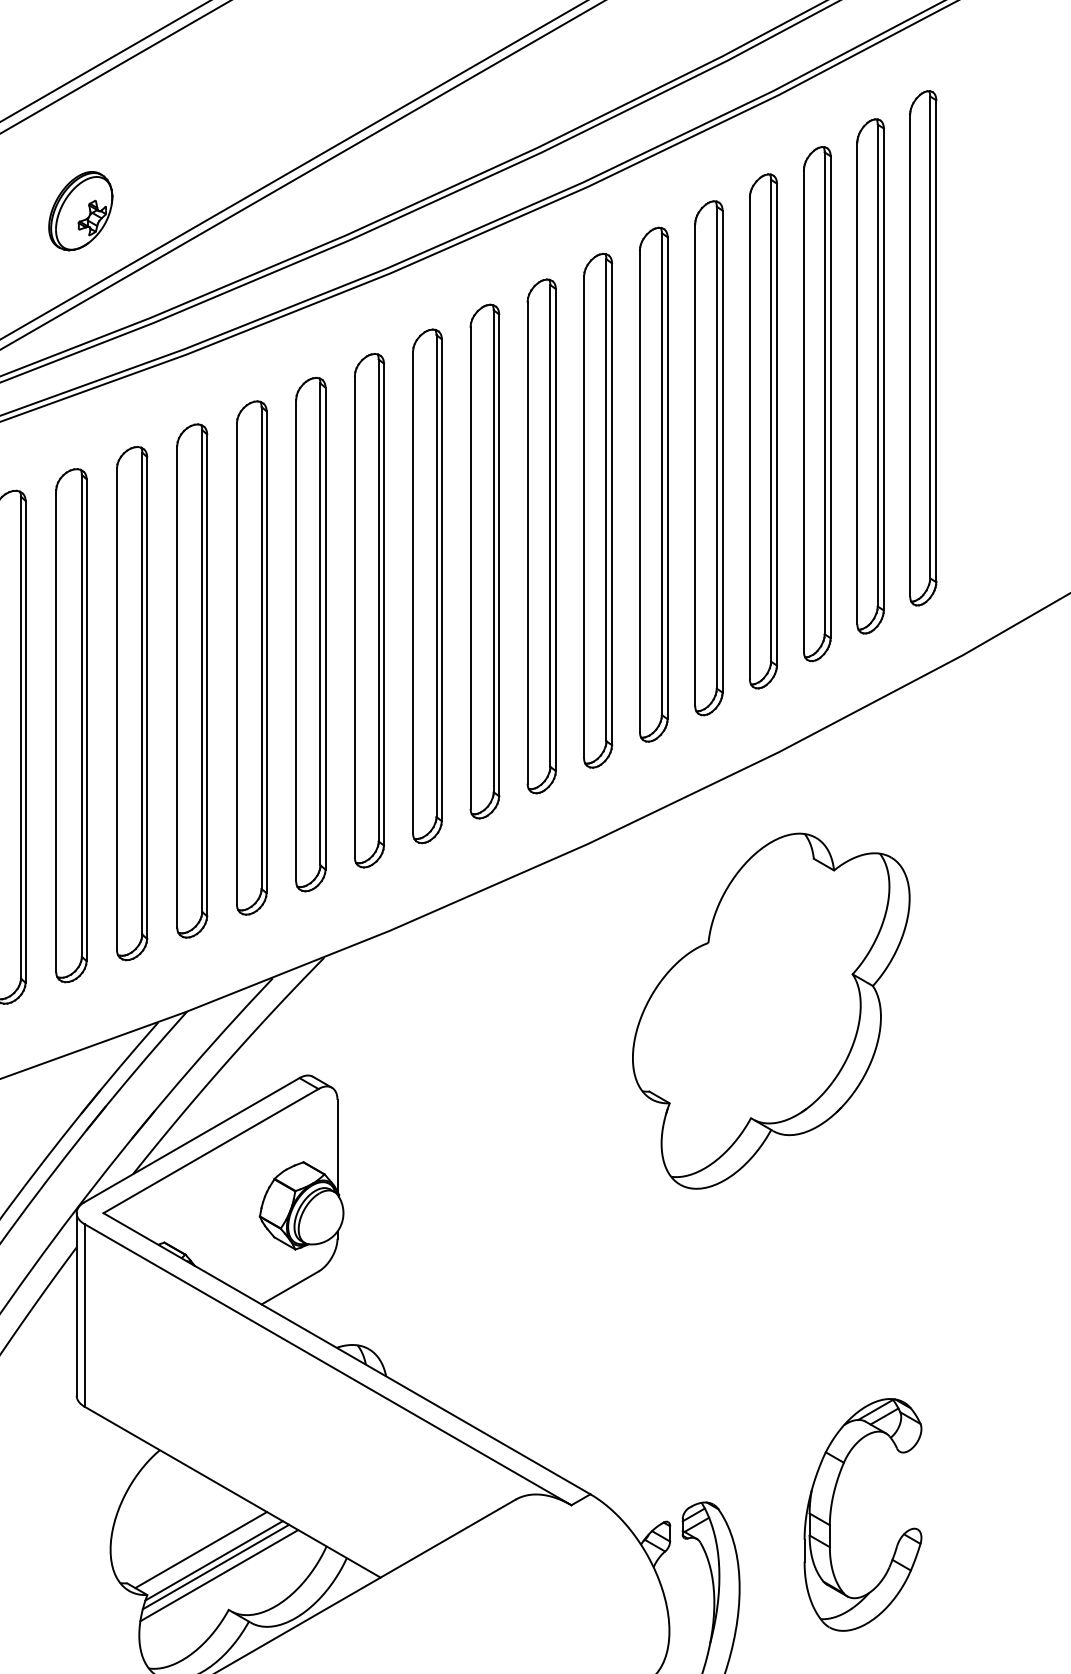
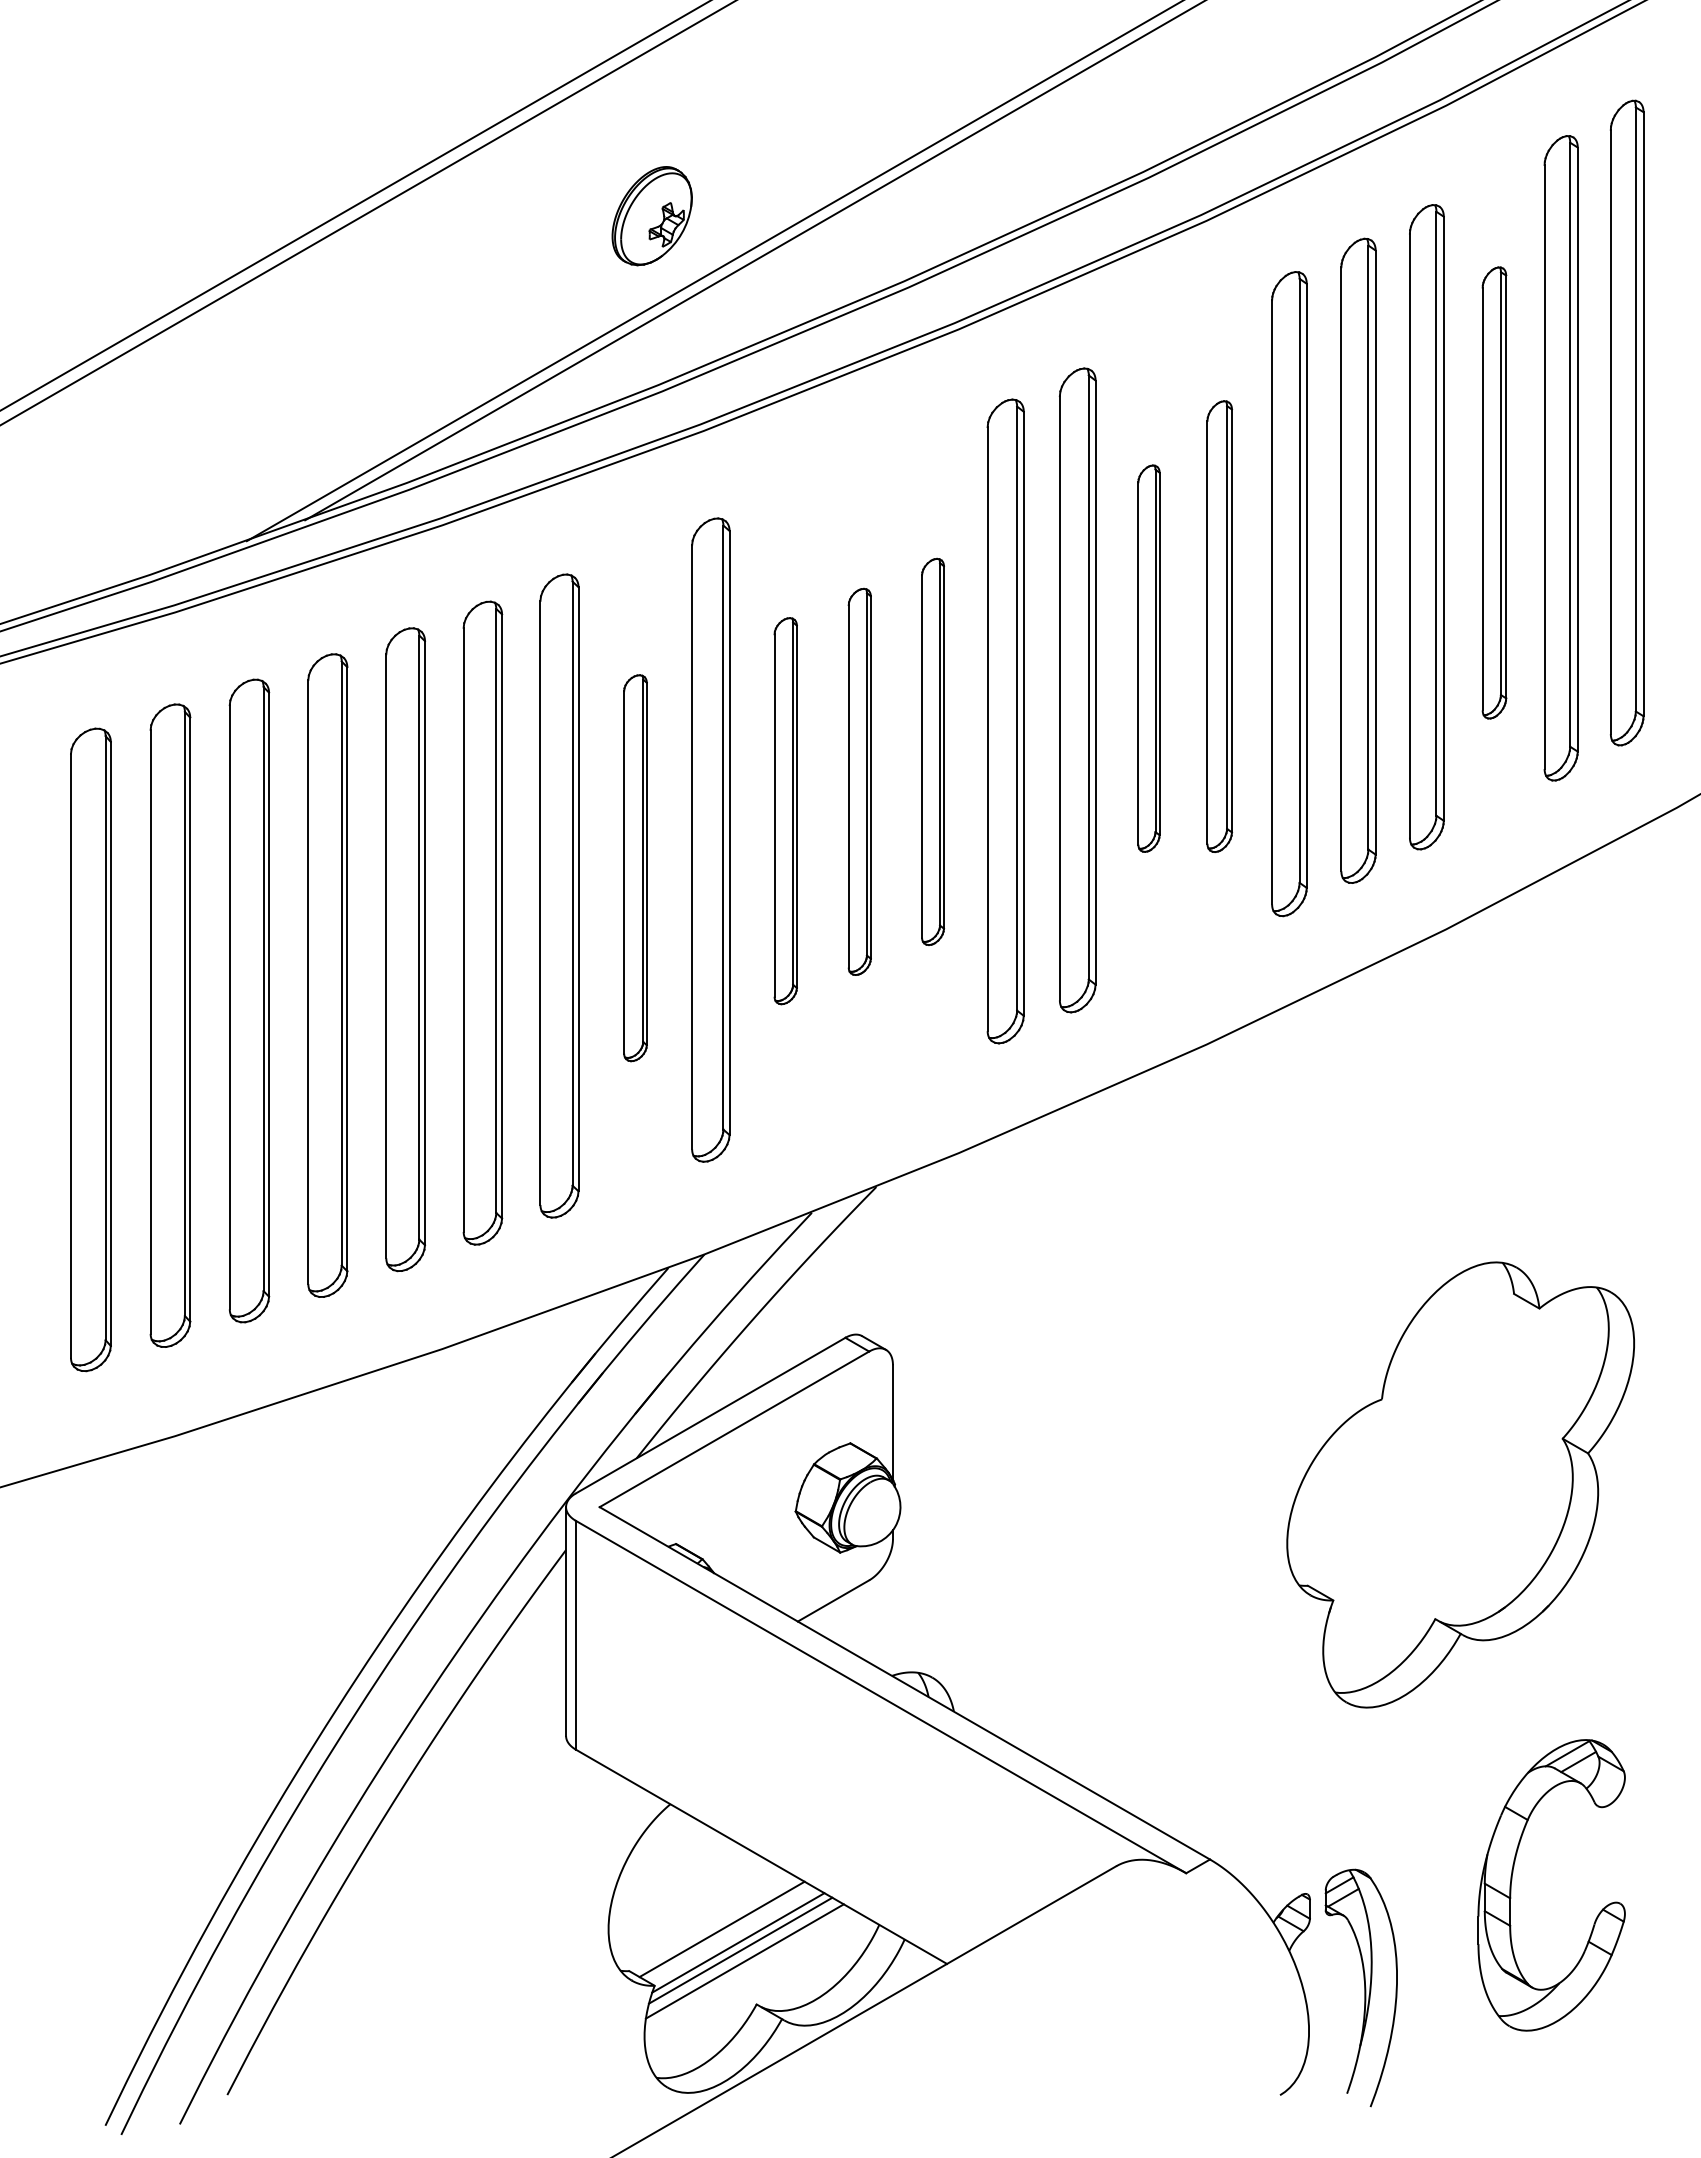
part: (80, 211) -> (651, 216), moved
part: (817, 403) -> (1494, 492), size x0.7
part: (597, 510) -> (1219, 626), size x0.7
part: (541, 536) -> (1148, 658), size x0.6
part: (369, 610) -> (932, 751), size x0.6
part: (310, 634) -> (859, 781), size x0.6
part: (251, 657) -> (785, 810), size x0.6
part: (132, 702) -> (635, 867), size x0.6
part: (771, 1010) -> (1460, 1484), moved

